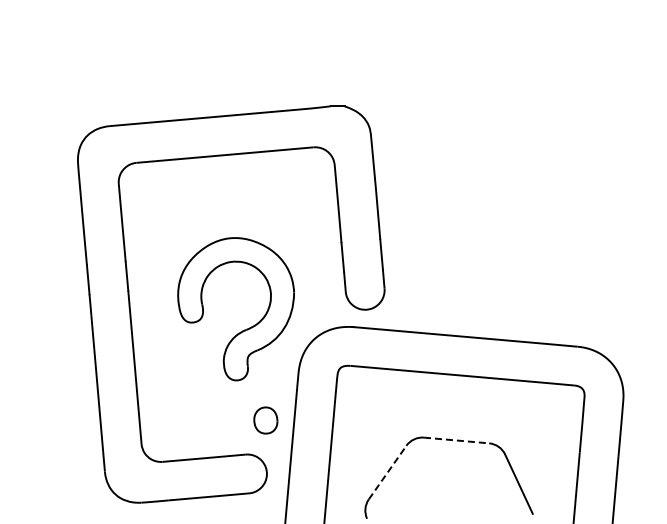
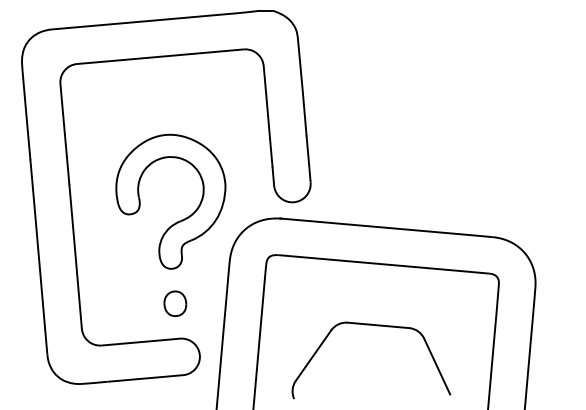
part: (265, 420) -> (175, 303), moved
line: (456, 440) -> (378, 325), dashed -> solid
line: (387, 472) -> (313, 355), dashed -> solid

